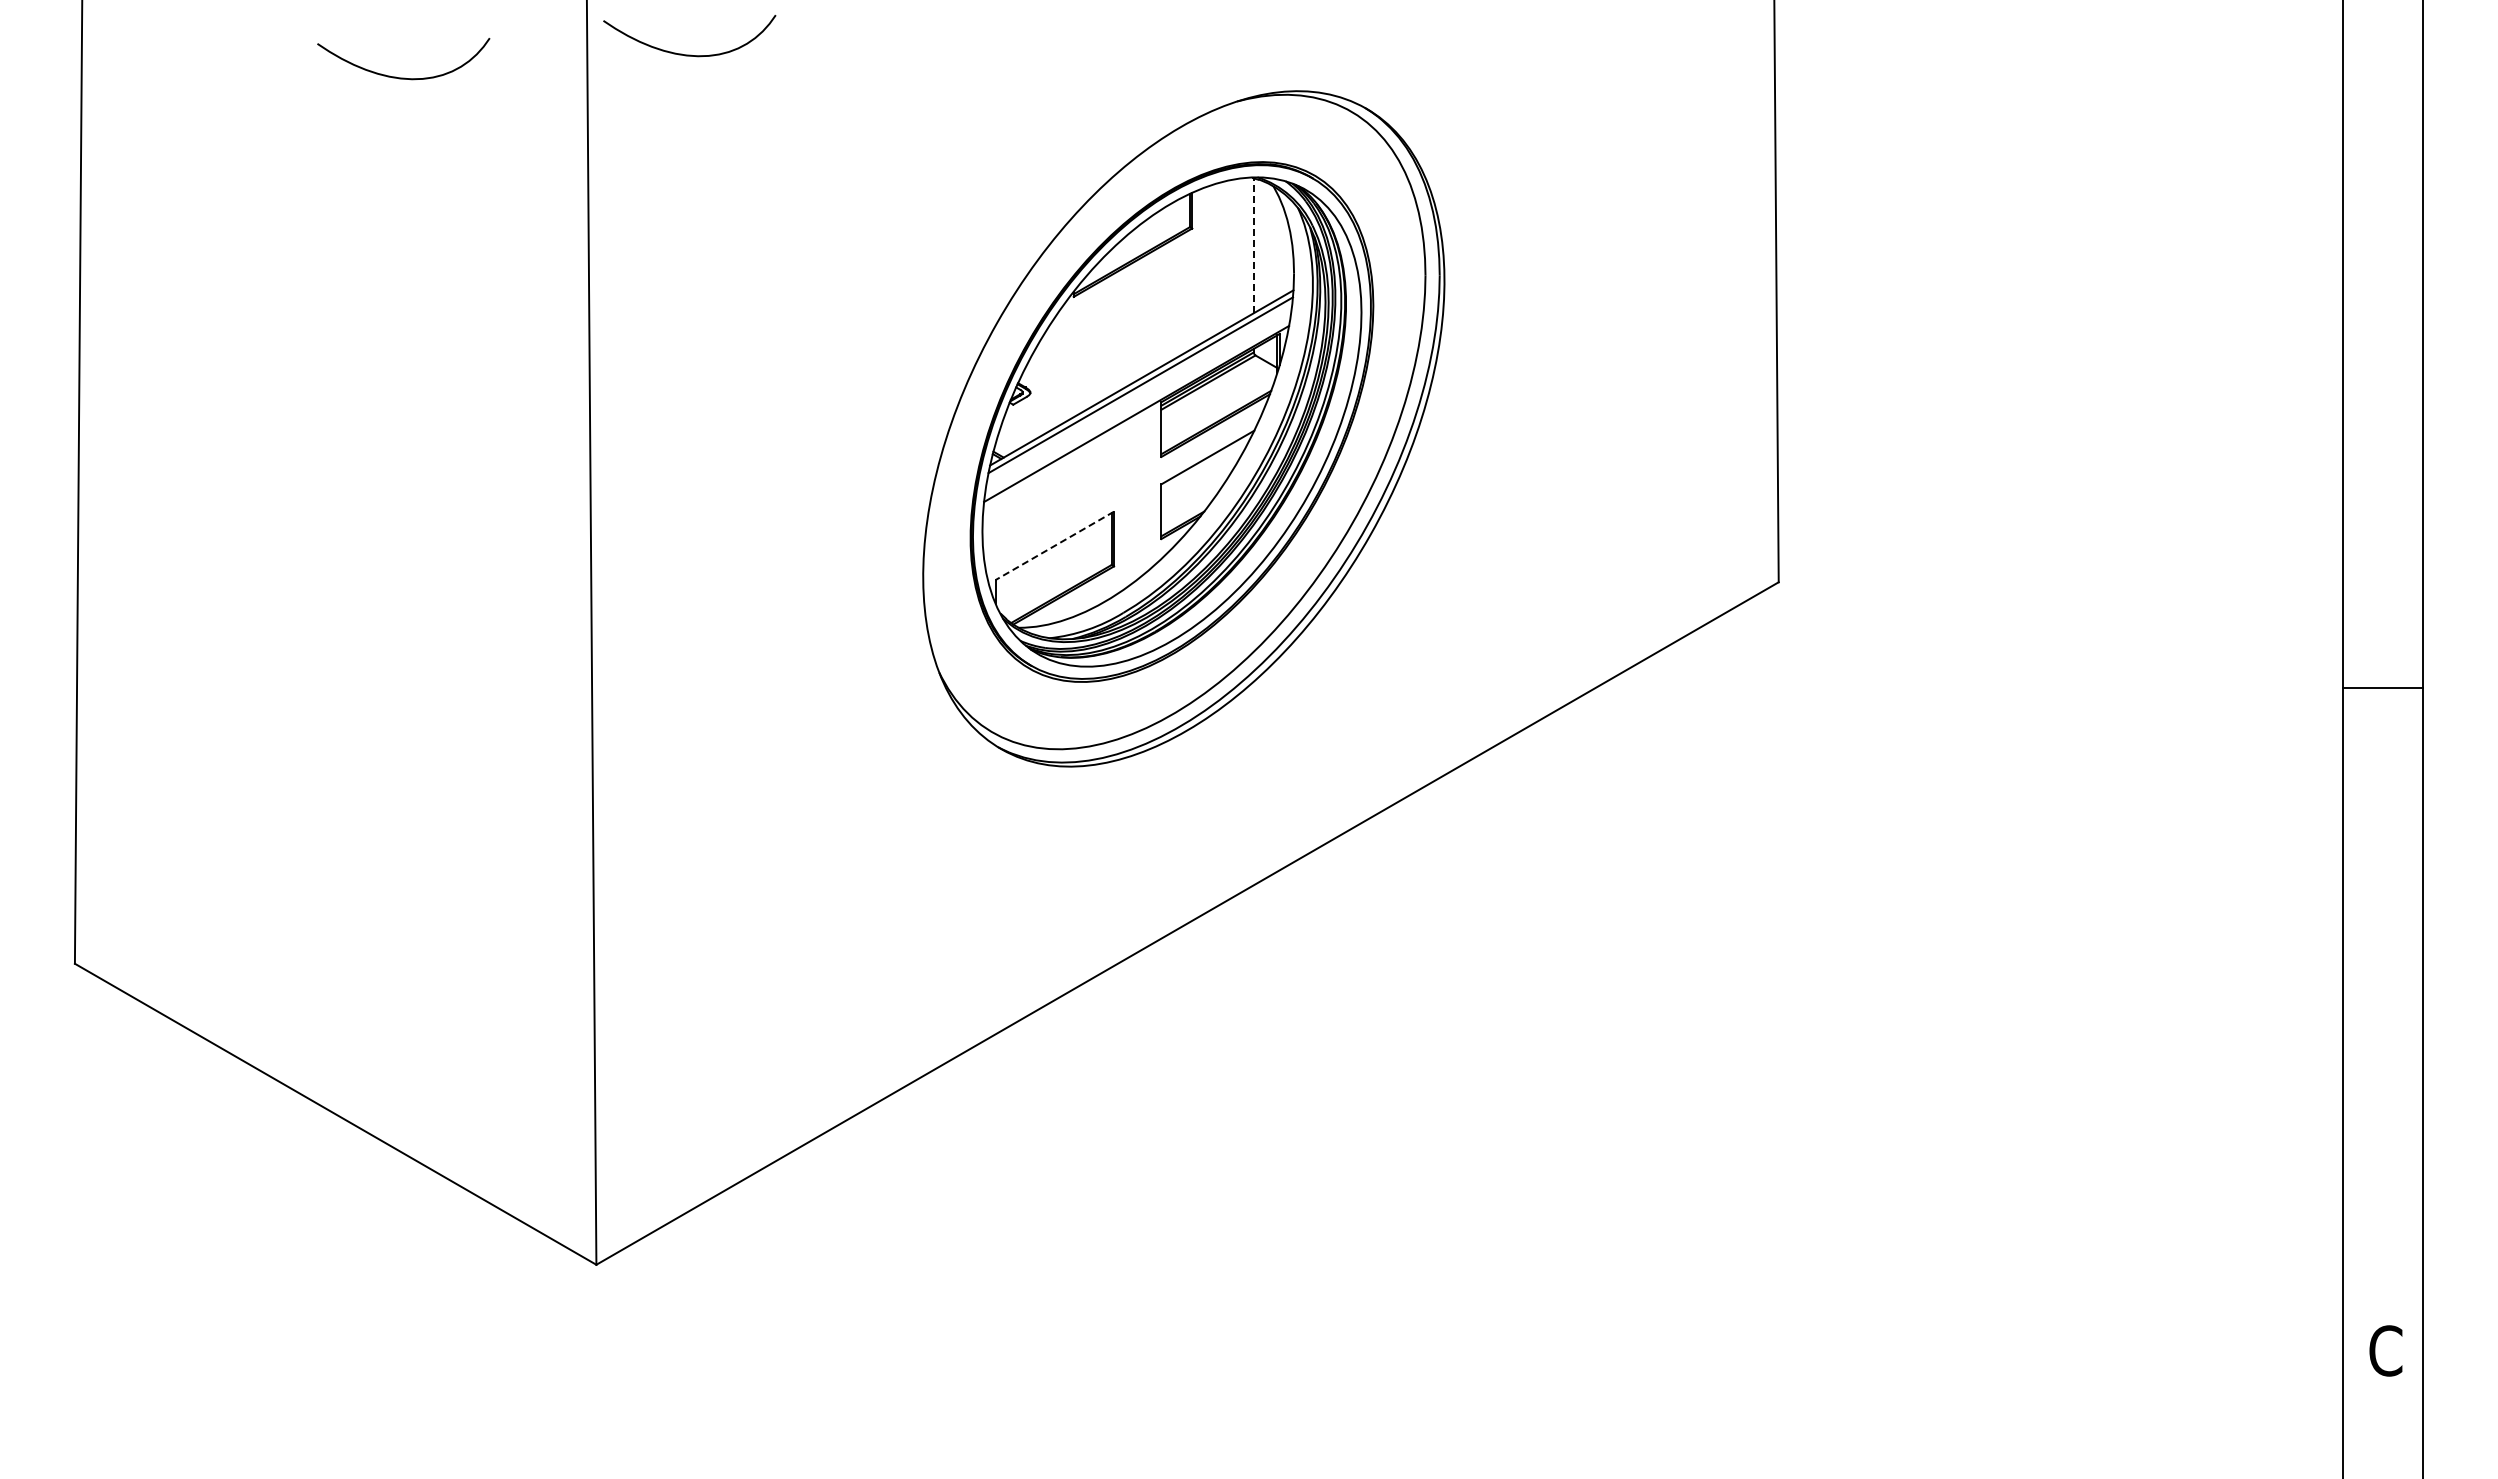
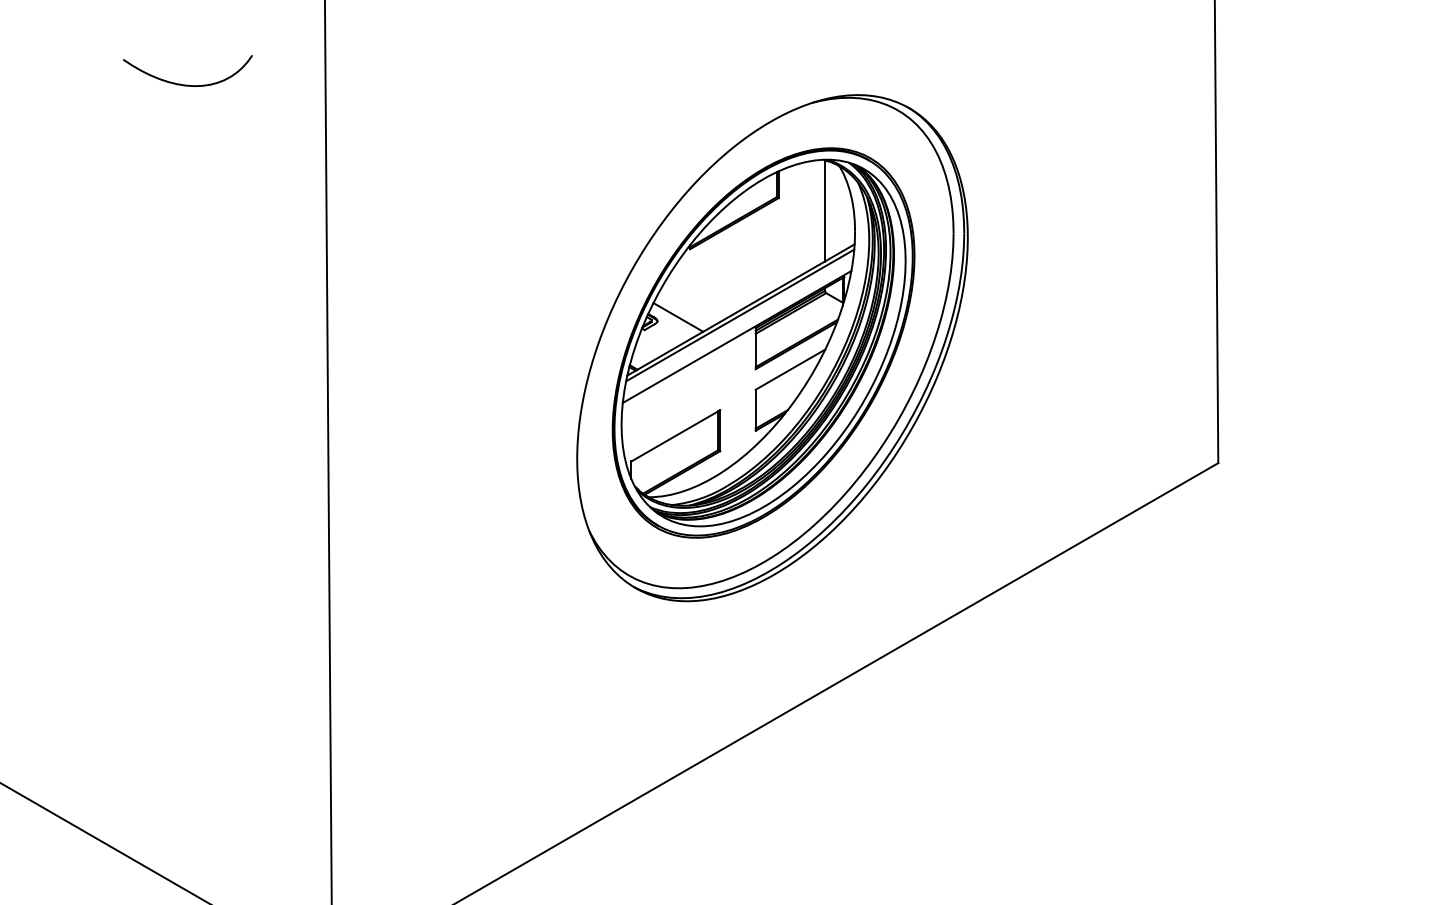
curve: (689, 54) -> (402, 67), removed
line: (1253, 245) -> (824, 210), dashed -> solid
line: (1058, 387) -> (678, 317), added
line: (1054, 546) -> (675, 436), dashed -> solid

